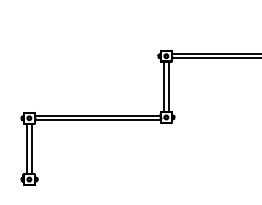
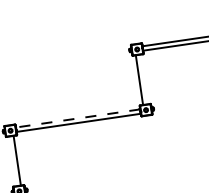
line: (168, 86) -> (143, 79), removed
line: (97, 115) -> (77, 118), solid -> dashed
line: (27, 148) -> (13, 160), removed

